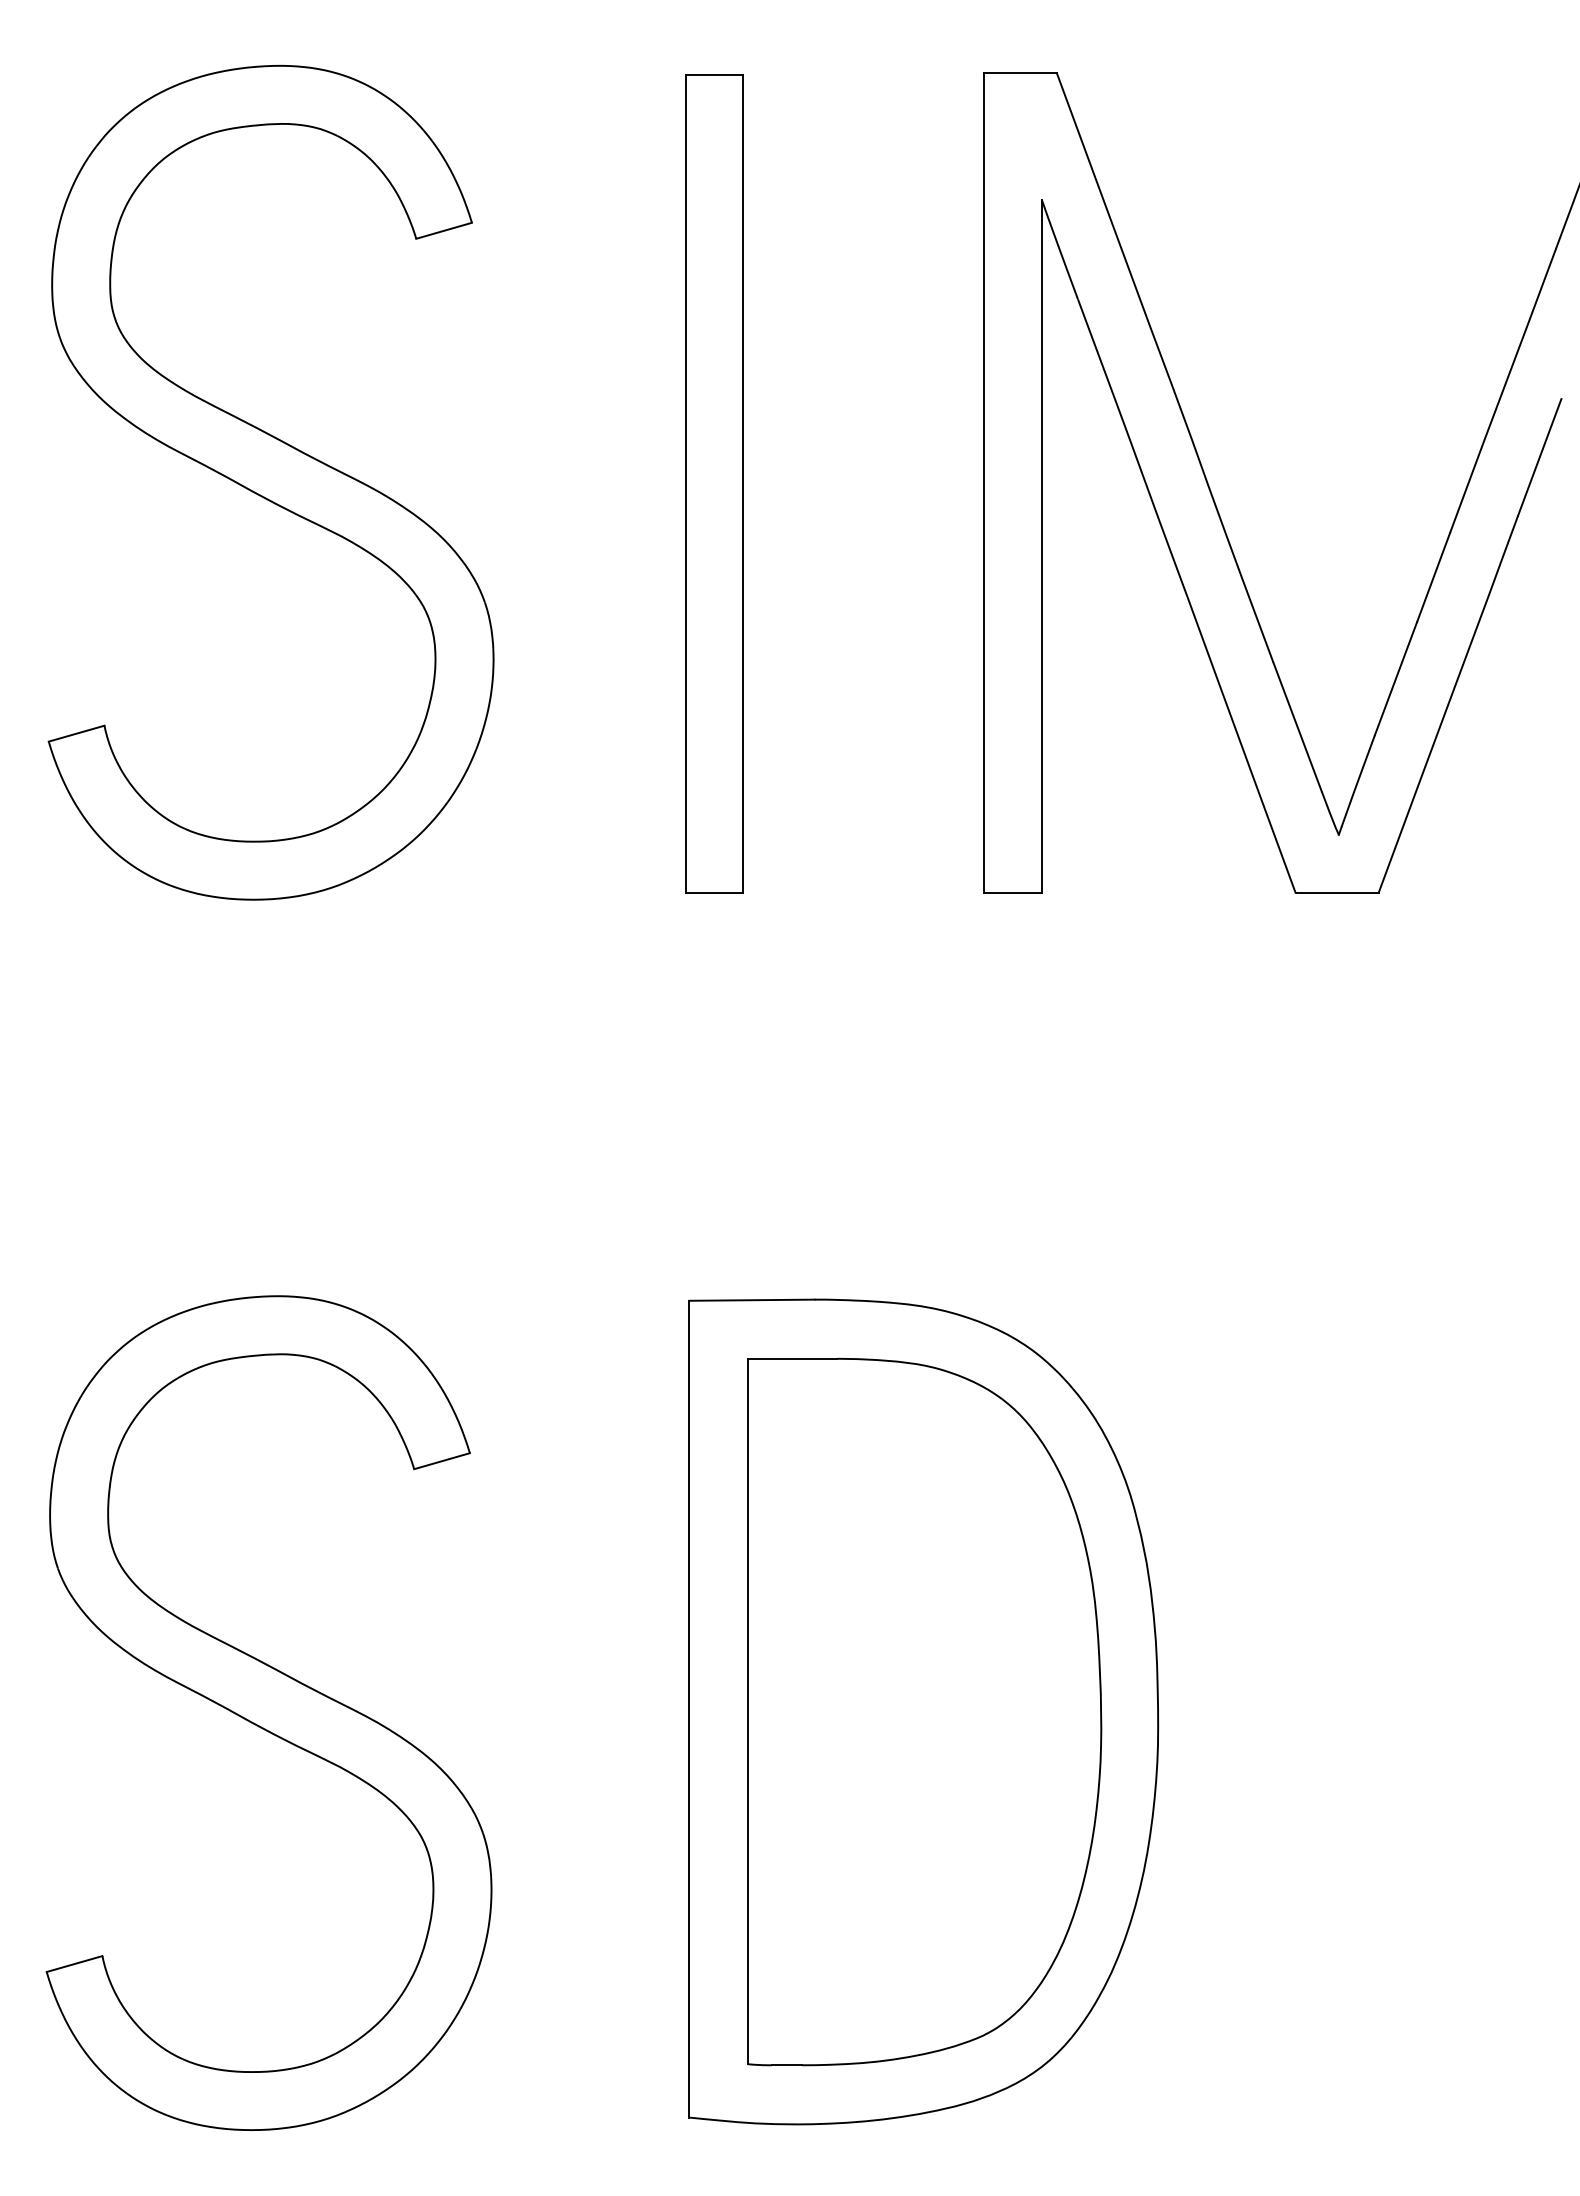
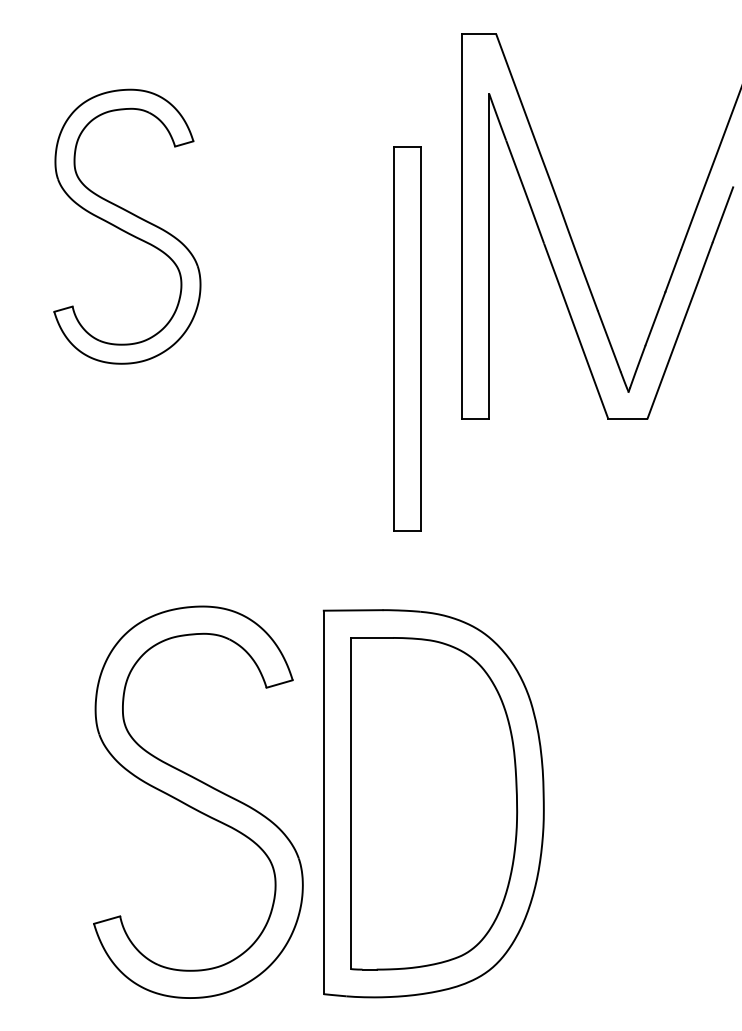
part: (271, 482) -> (127, 226), size x0.7
part: (714, 482) -> (407, 338), moved
part: (269, 1711) -> (198, 801), moved

